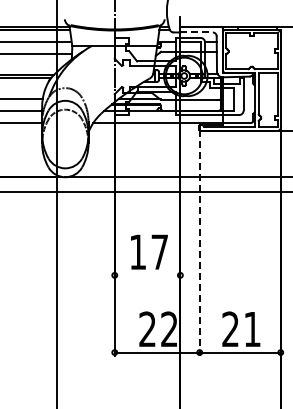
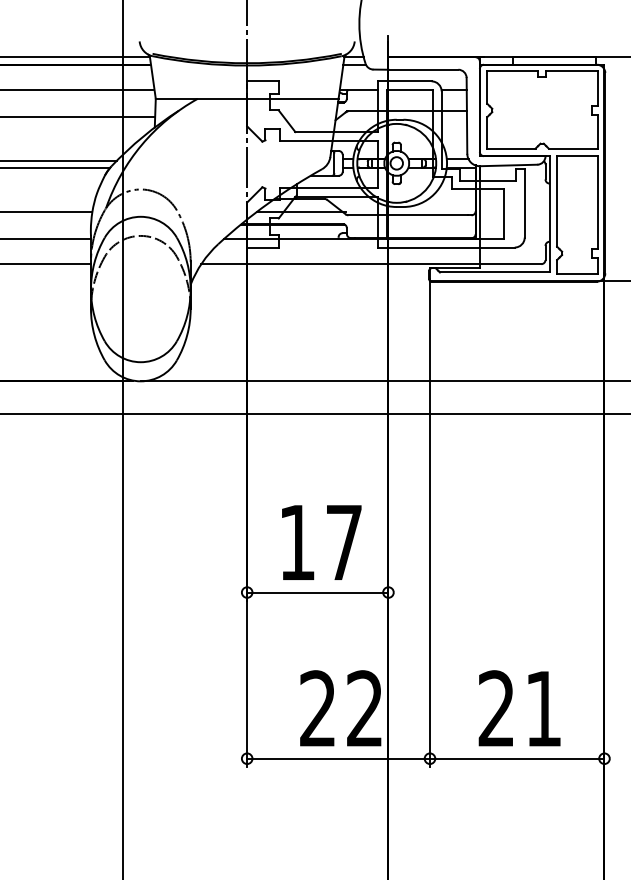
line: (197, 32) -> (425, 69), dashed -> solid
line: (199, 243) -> (429, 523), dashed -> solid
line: (147, 275) -> (317, 592), added

